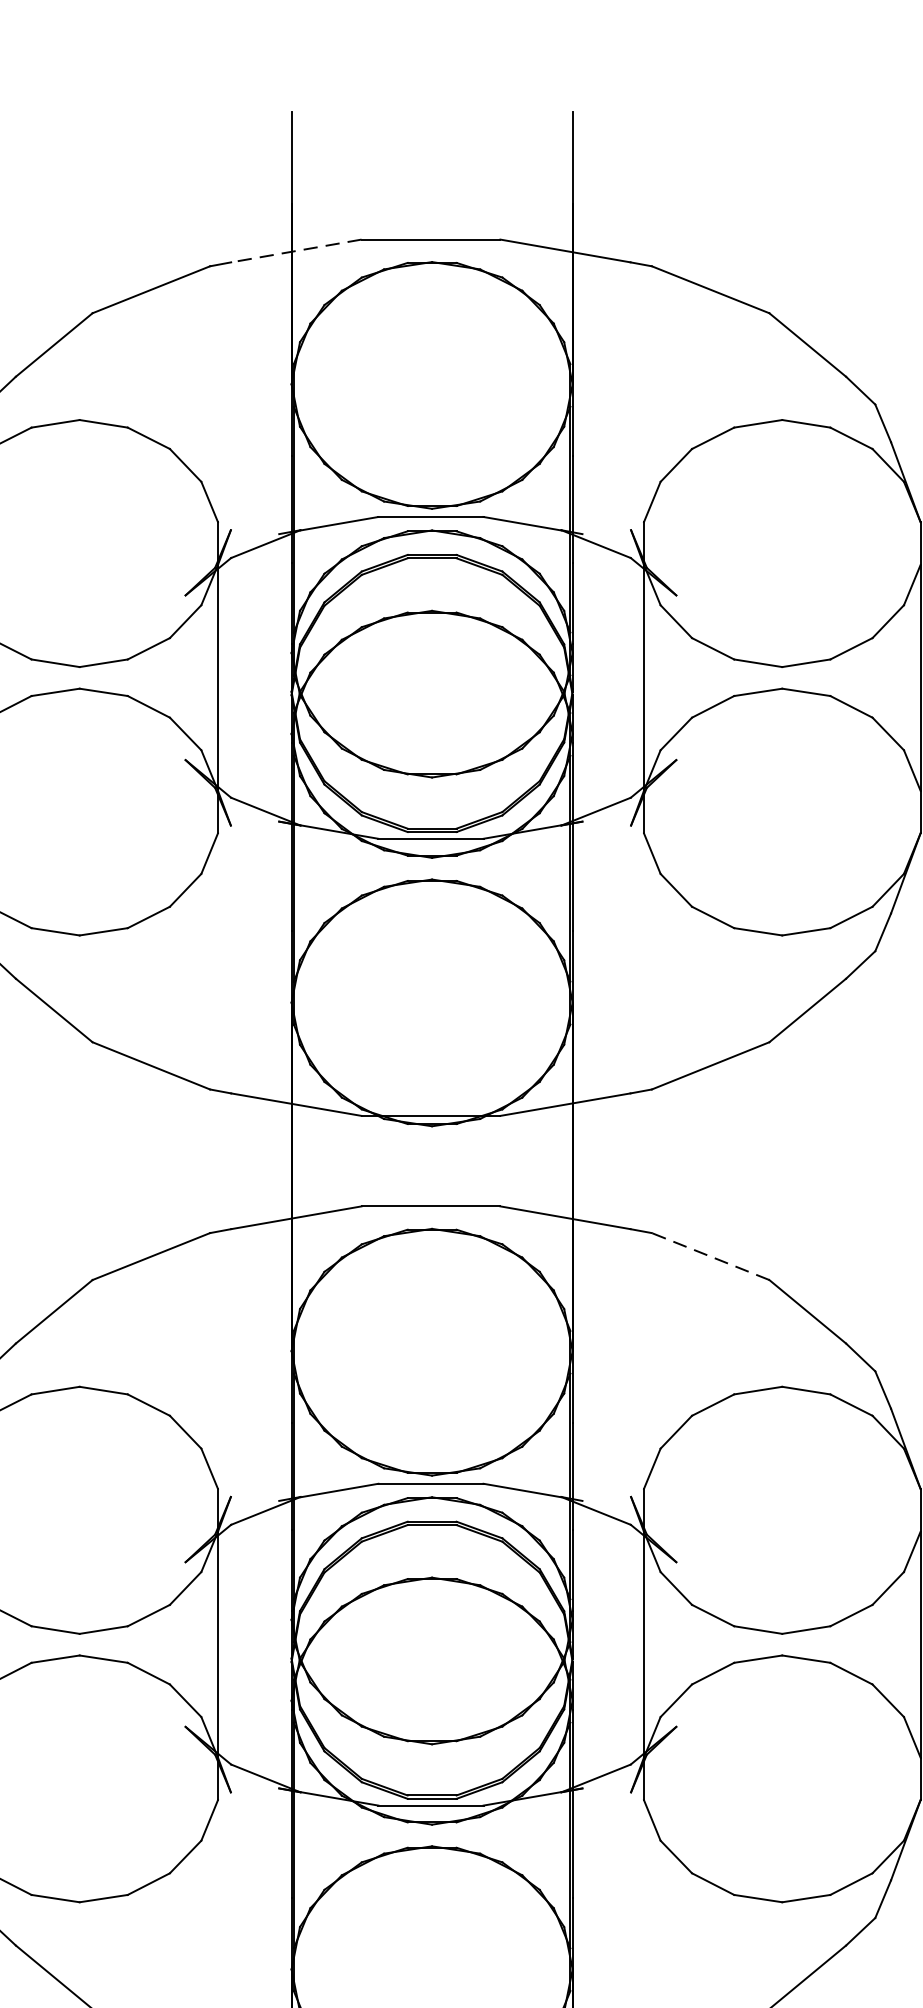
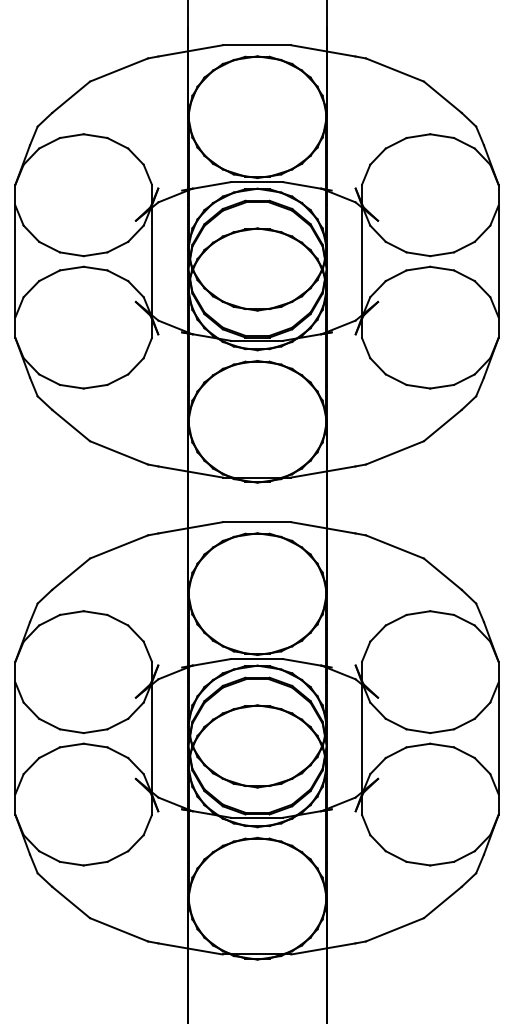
line: (296, 250) -> (190, 50), dashed -> solid
line: (709, 1255) -> (394, 546), dashed -> solid

